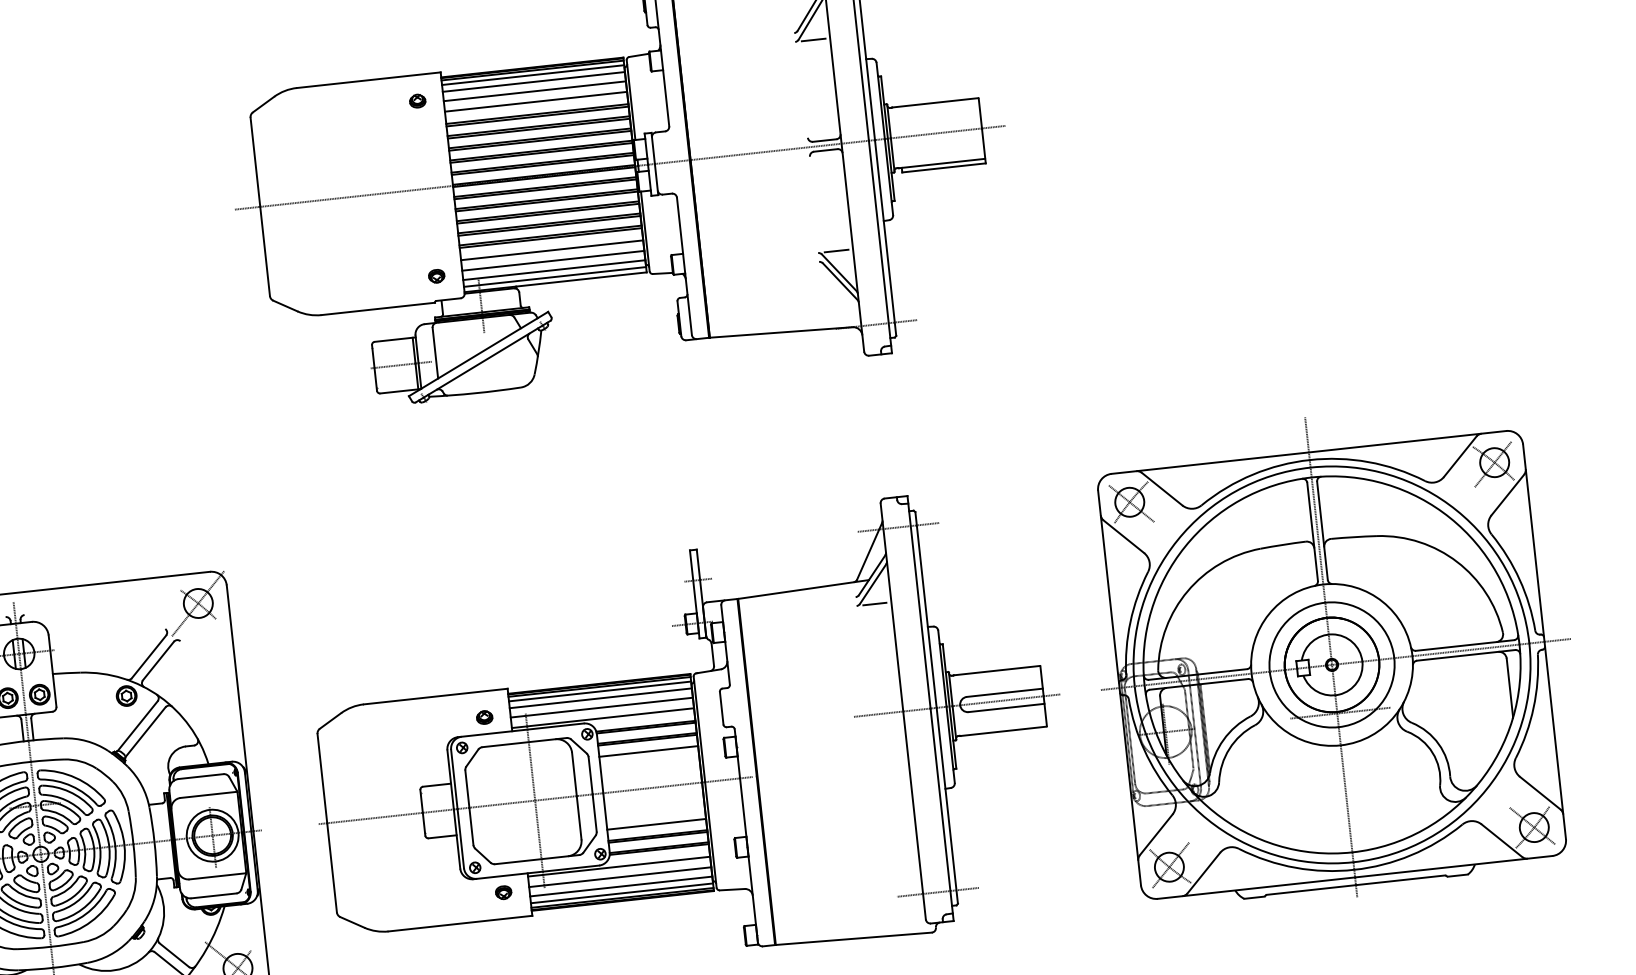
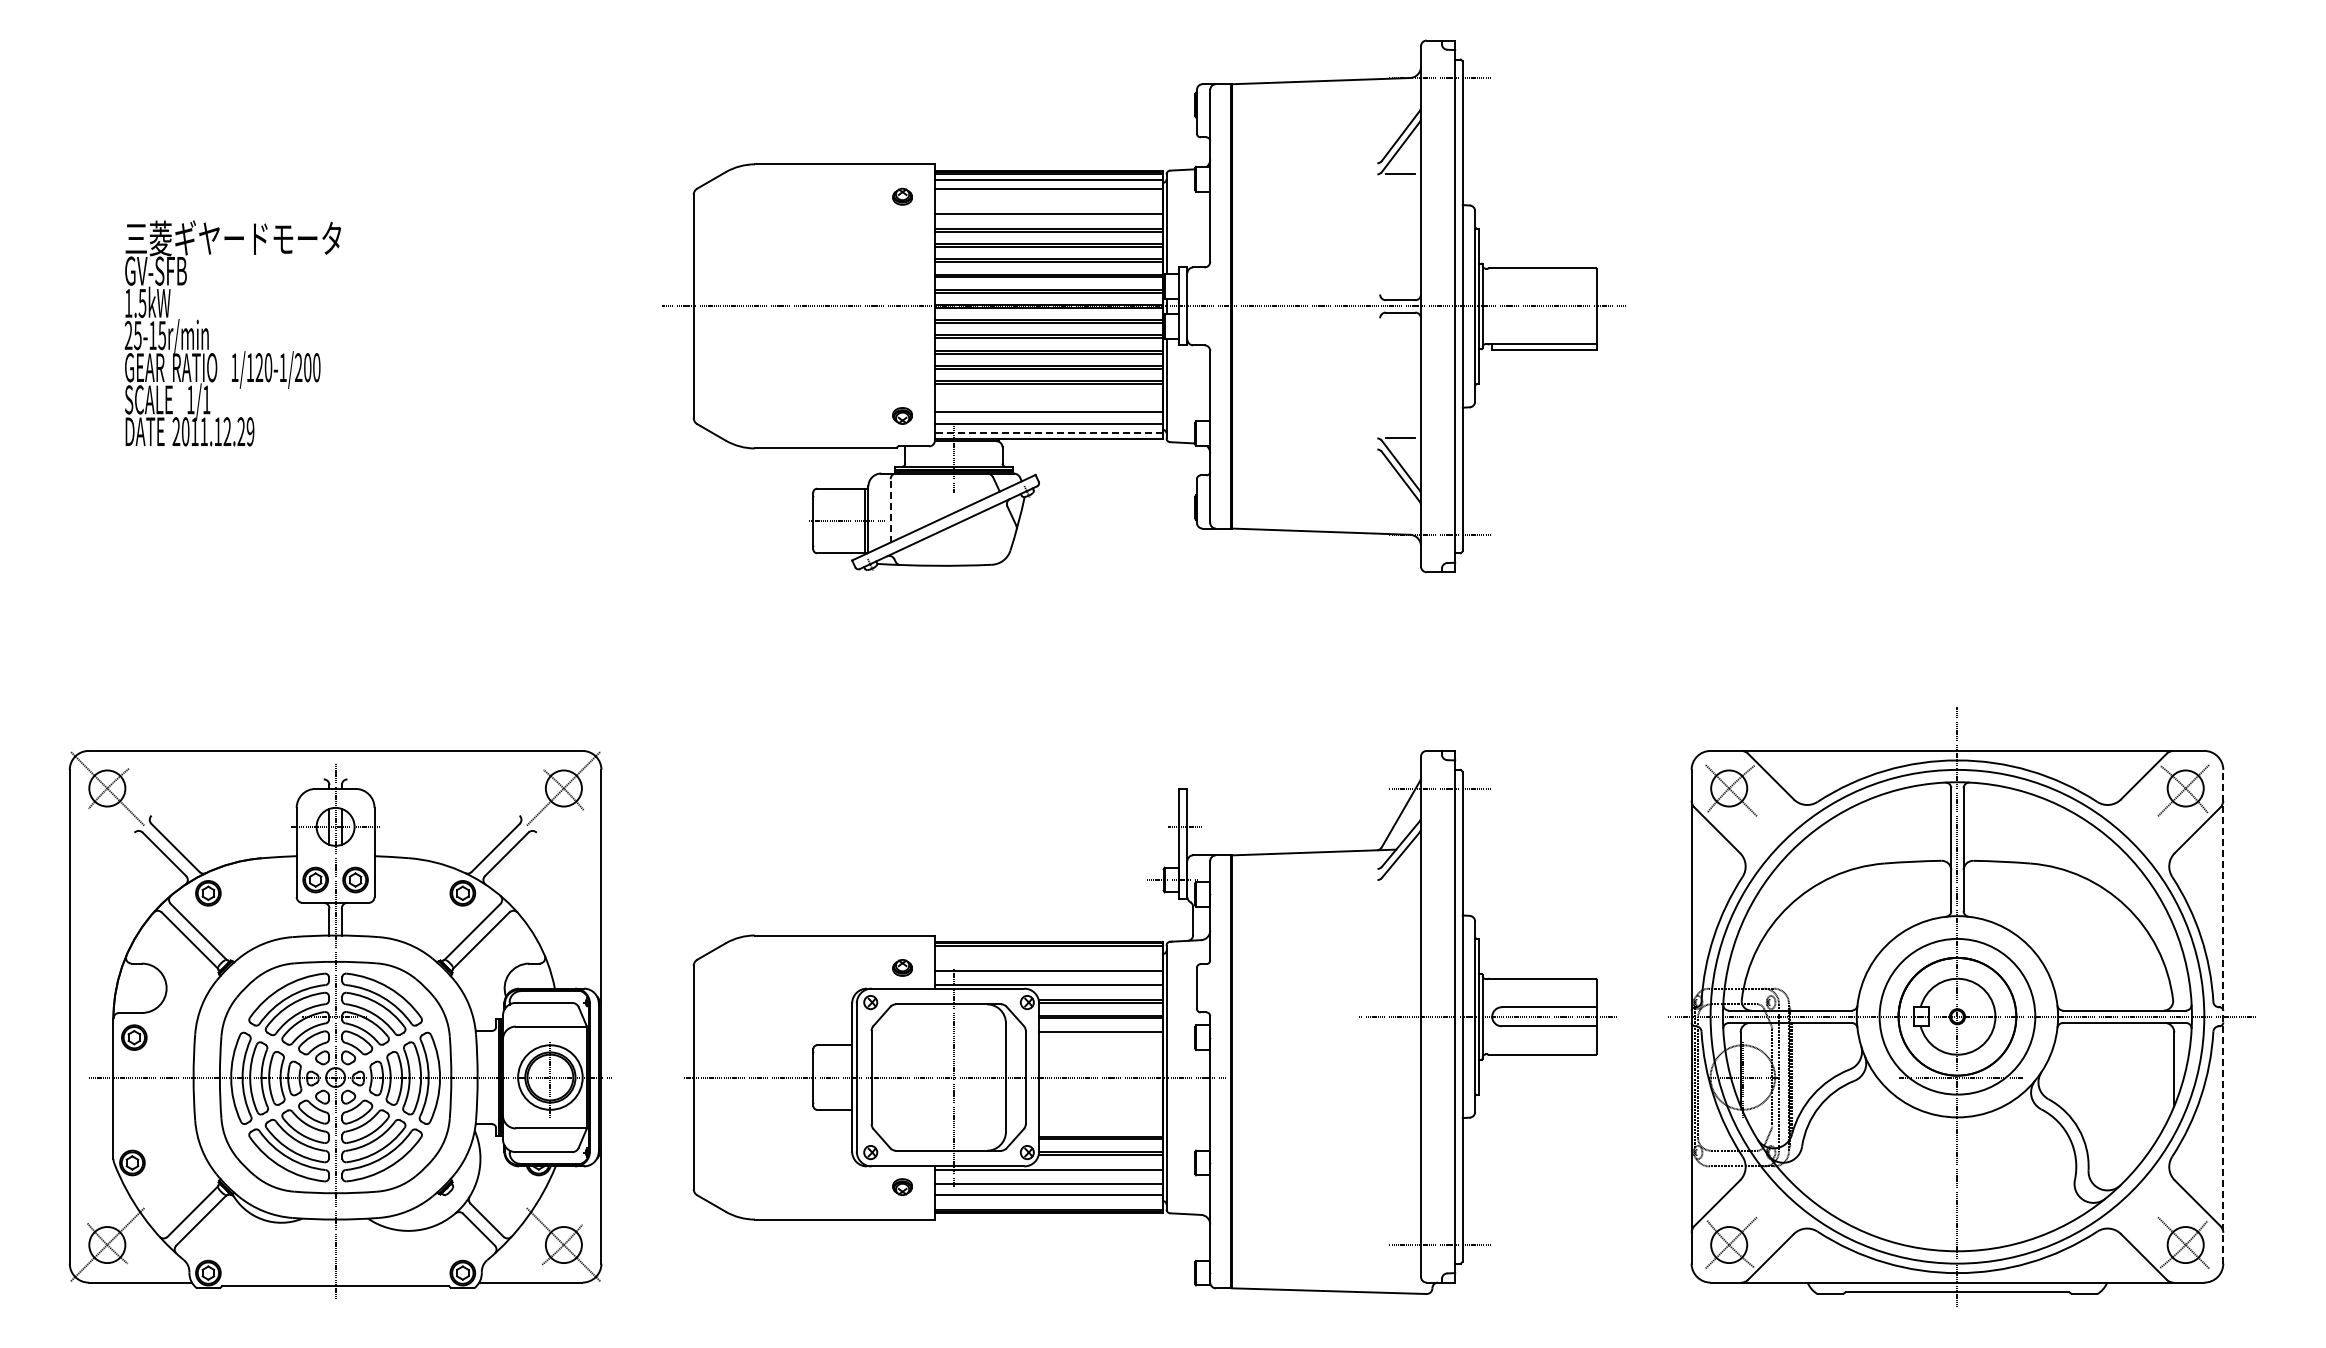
line: (534, 91) -> (1048, 200), removed
line: (551, 250) -> (1048, 399), removed
line: (554, 276) -> (1048, 432), solid -> dashed
line: (435, 352) -> (890, 510), solid -> dashed
line: (874, 604) -> (1399, 880), removed
line: (1544, 641) -> (2223, 1016), solid -> dashed
line: (599, 691) -> (1048, 951), removed
line: (600, 698) -> (1048, 959), removed
line: (656, 824) -> (1100, 1123), removed
line: (621, 893) -> (1048, 1203), removed

